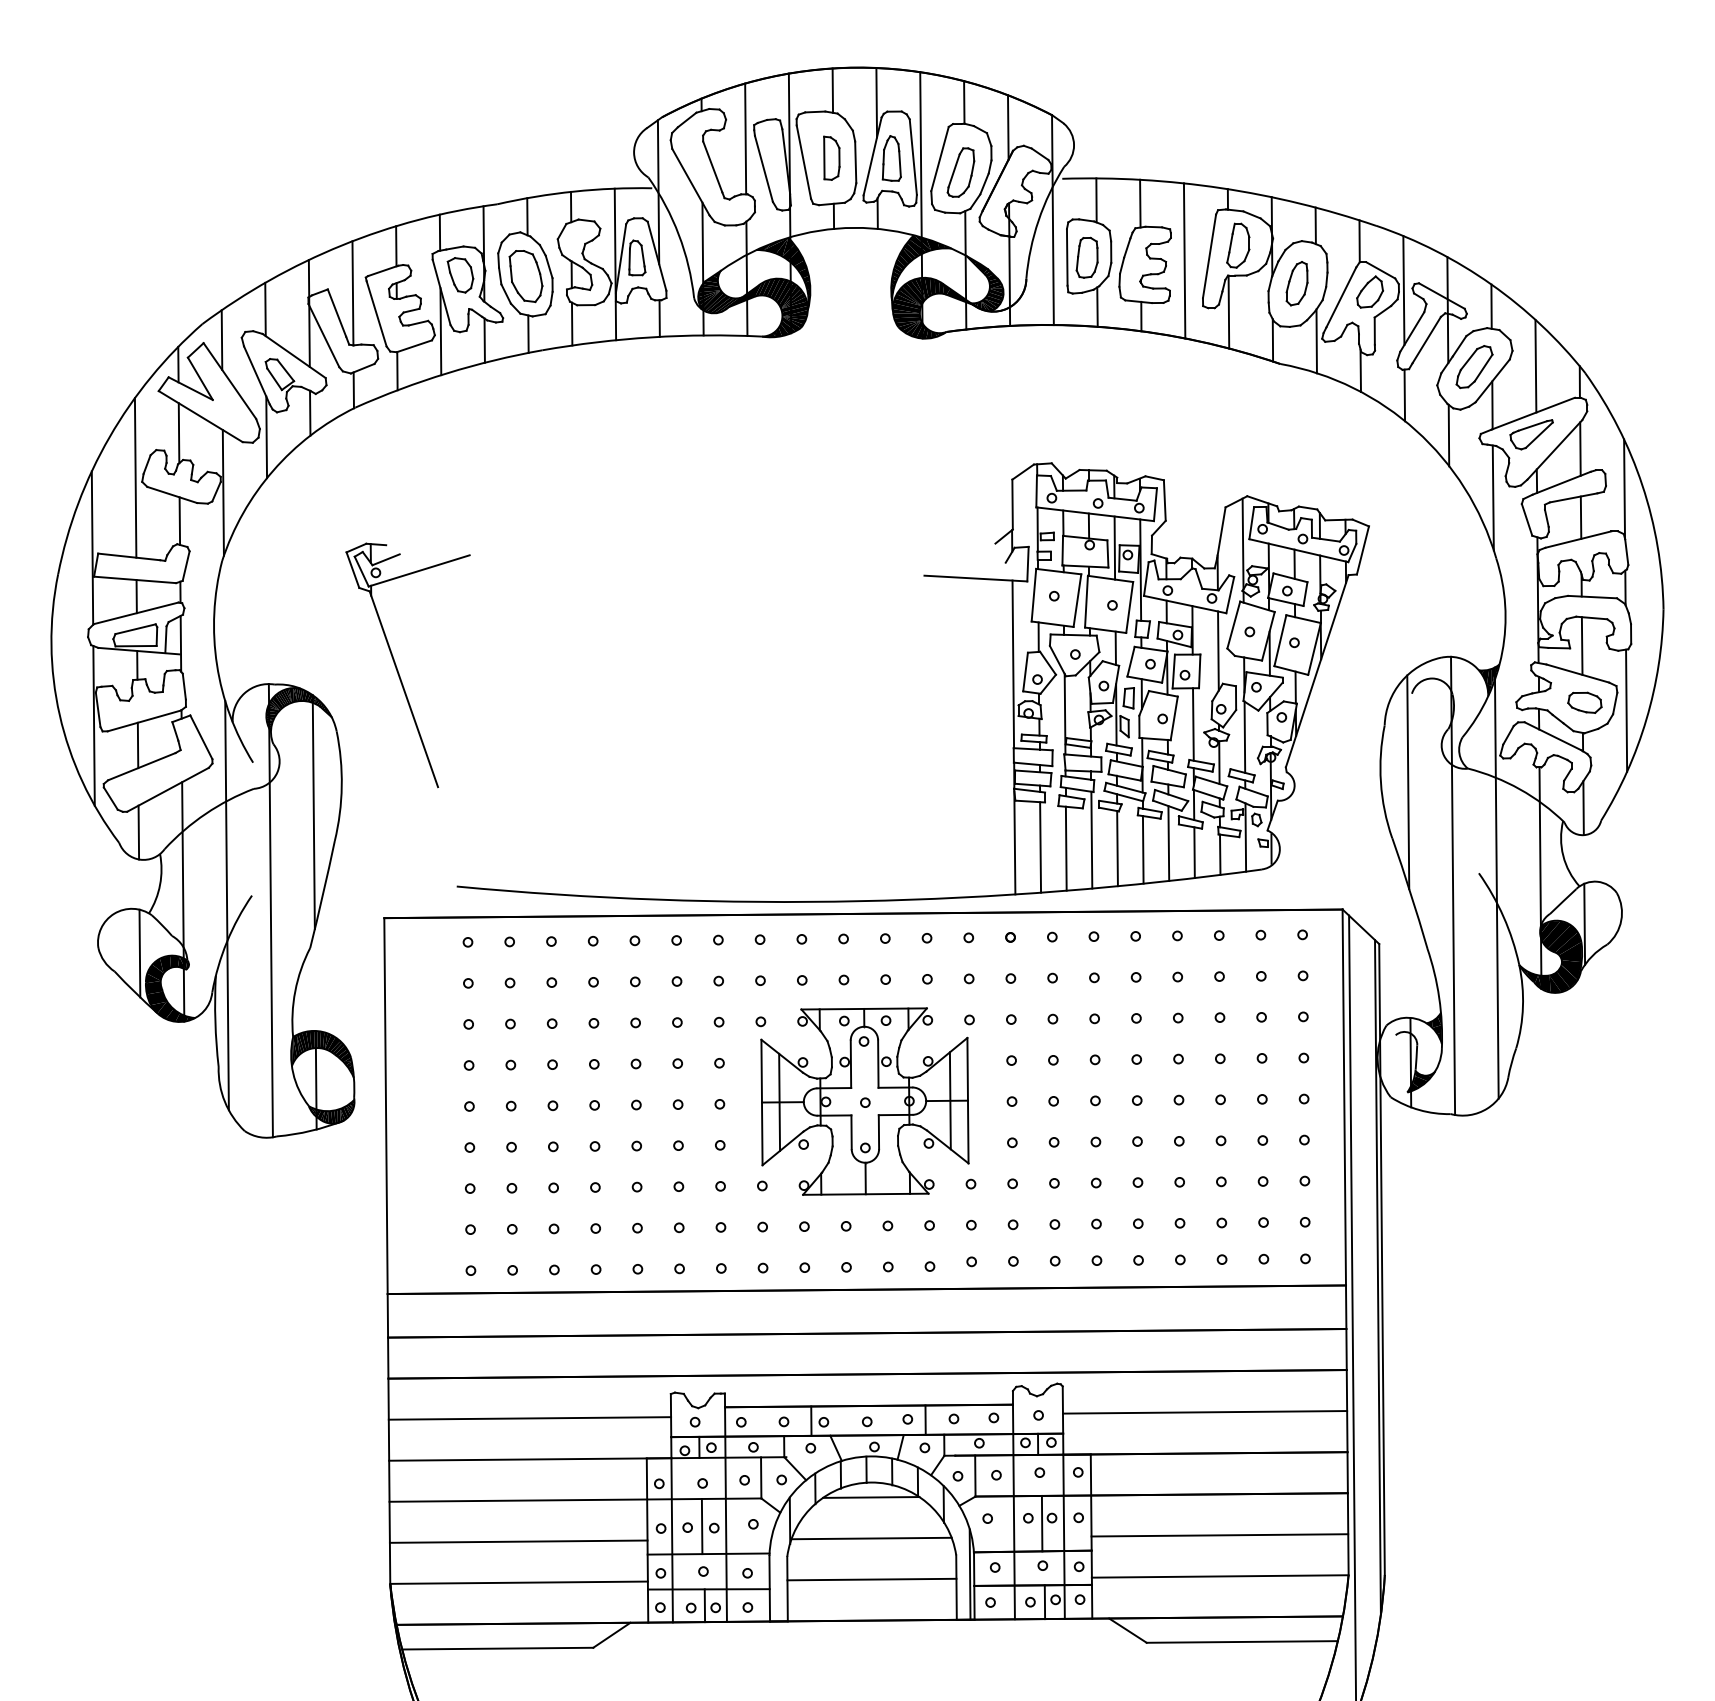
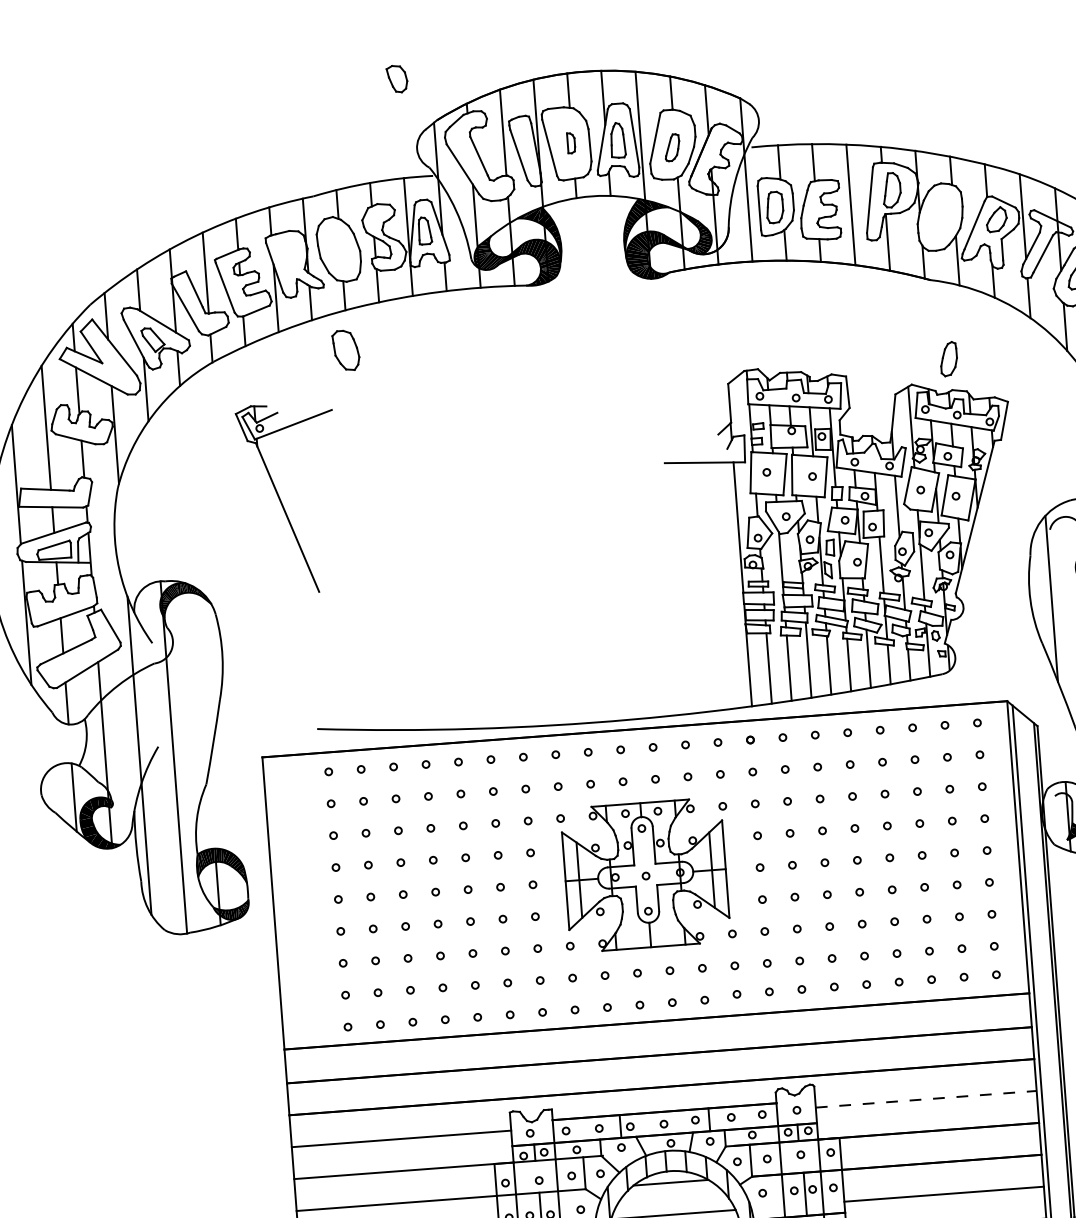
part: (831, 157) -> (570, 142), size x0.6
part: (960, 172) -> (672, 147), size x0.7
part: (460, 275) -> (397, 79), moved
part: (525, 276) -> (345, 350), moved
part: (1296, 283) -> (948, 359), moved
part: (397, 667) -> (281, 500), moved
line: (313, 812) -> (201, 678), removed
line: (1205, 1412) -> (926, 1099), solid -> dashed

